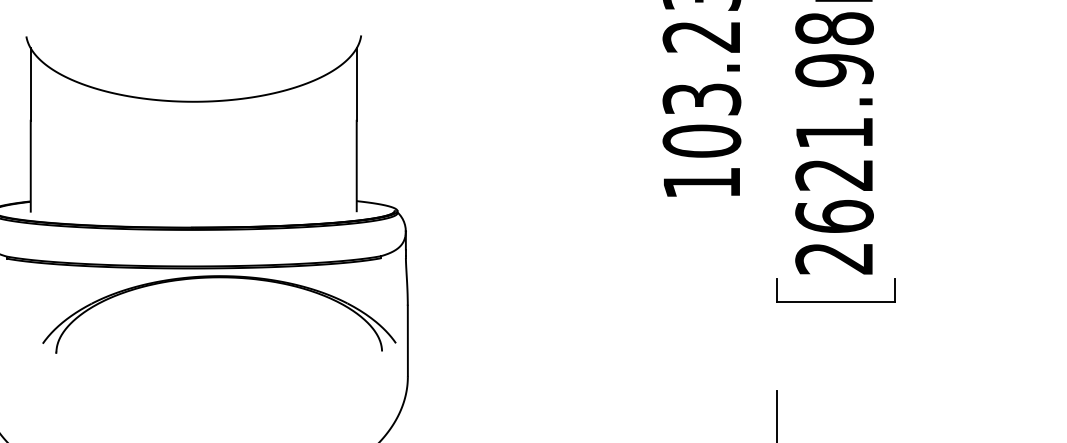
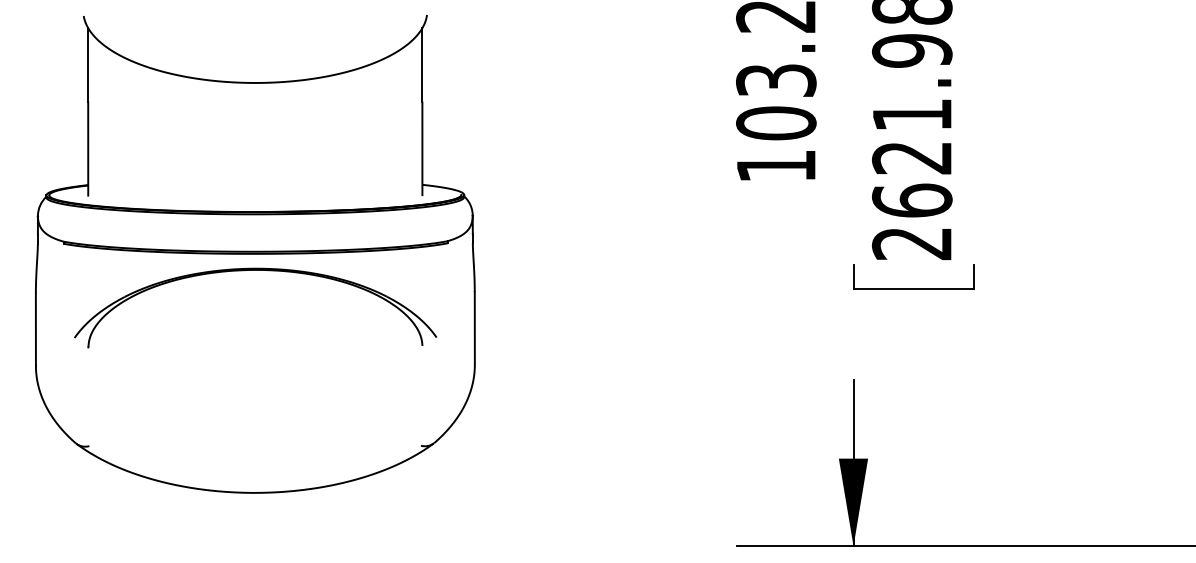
part: (219, 277) -> (255, 270), moved

